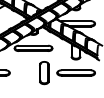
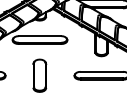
part: (44, 73) -> (39, 76), moved

